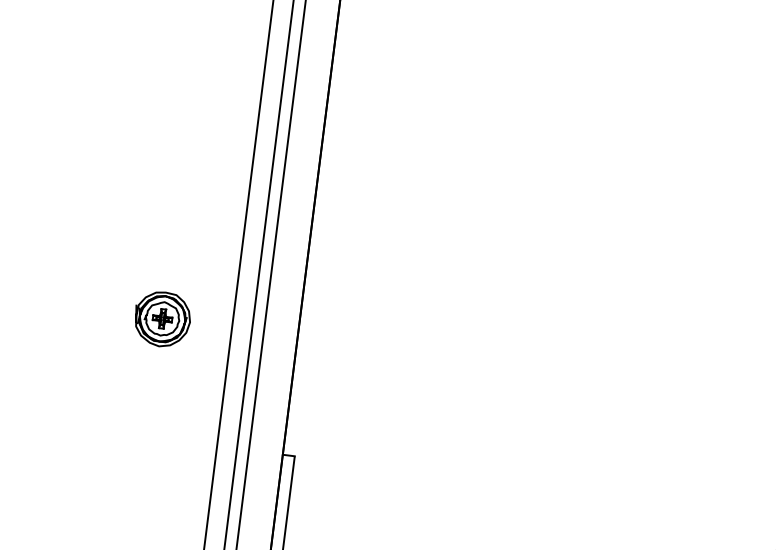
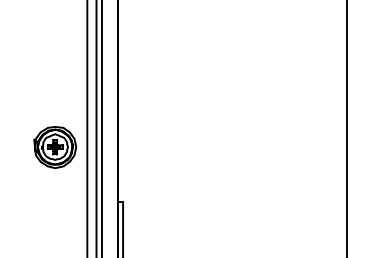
part: (162, 318) -> (55, 147), size x1.67

